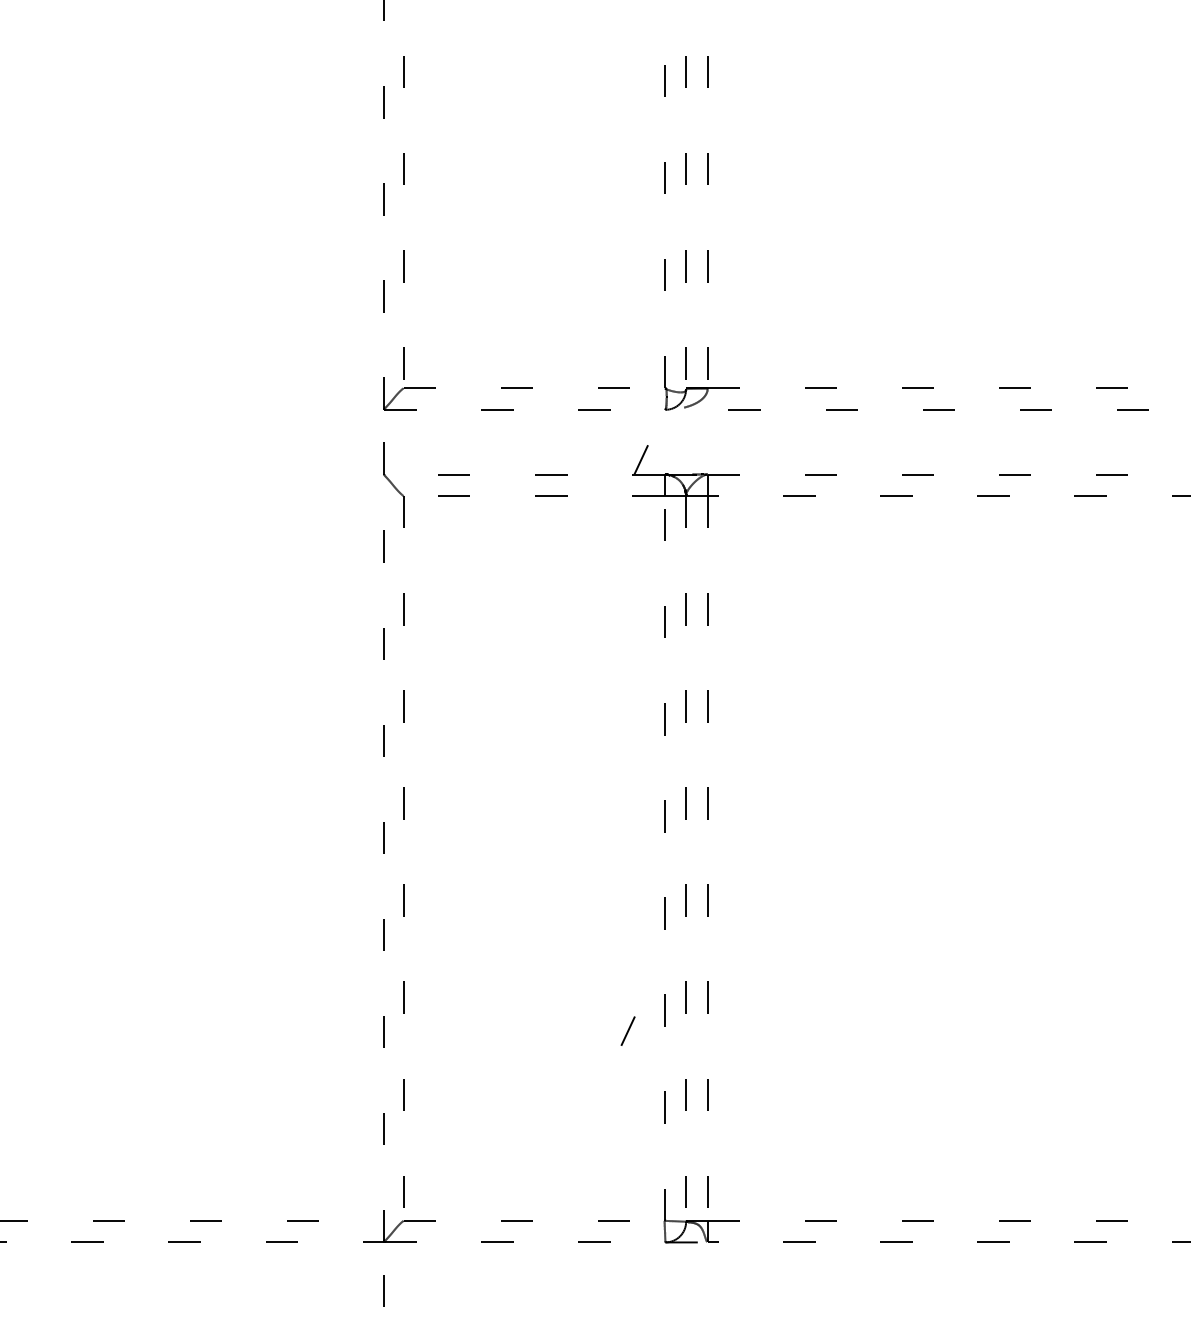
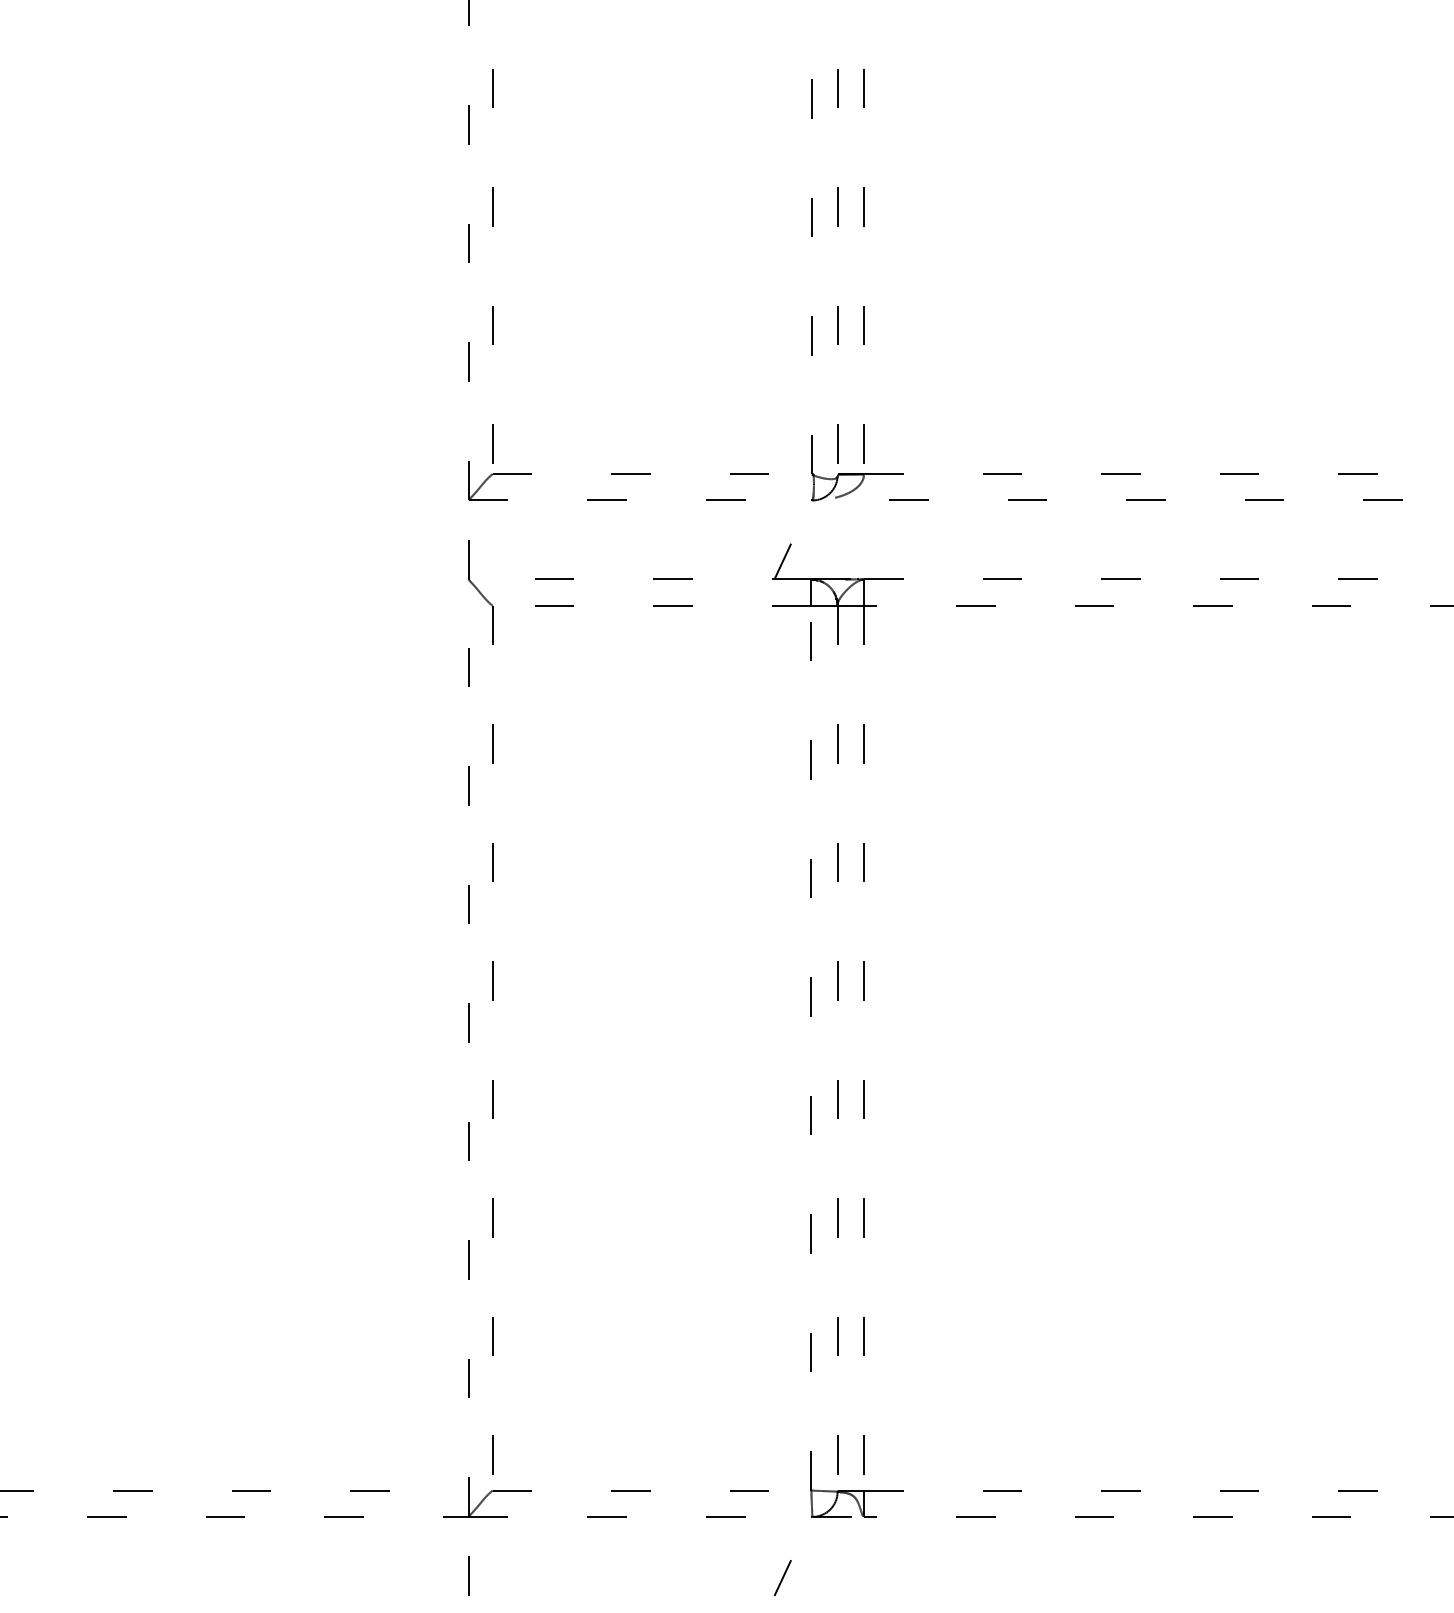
line: (627, 1031) -> (782, 1578), moved

